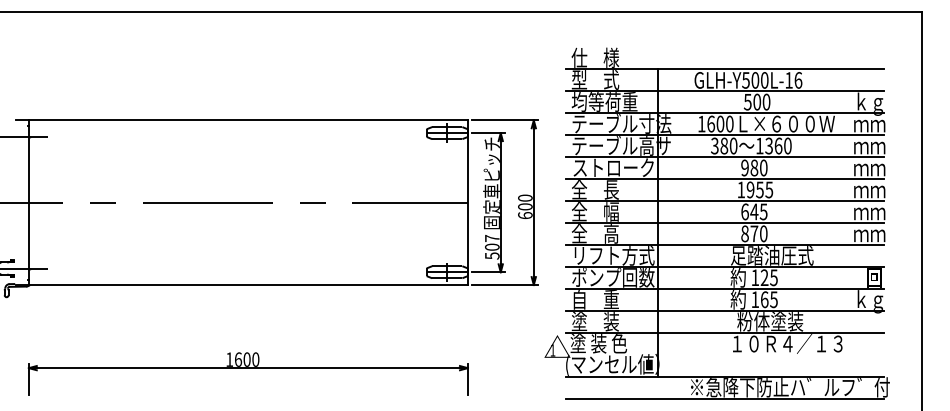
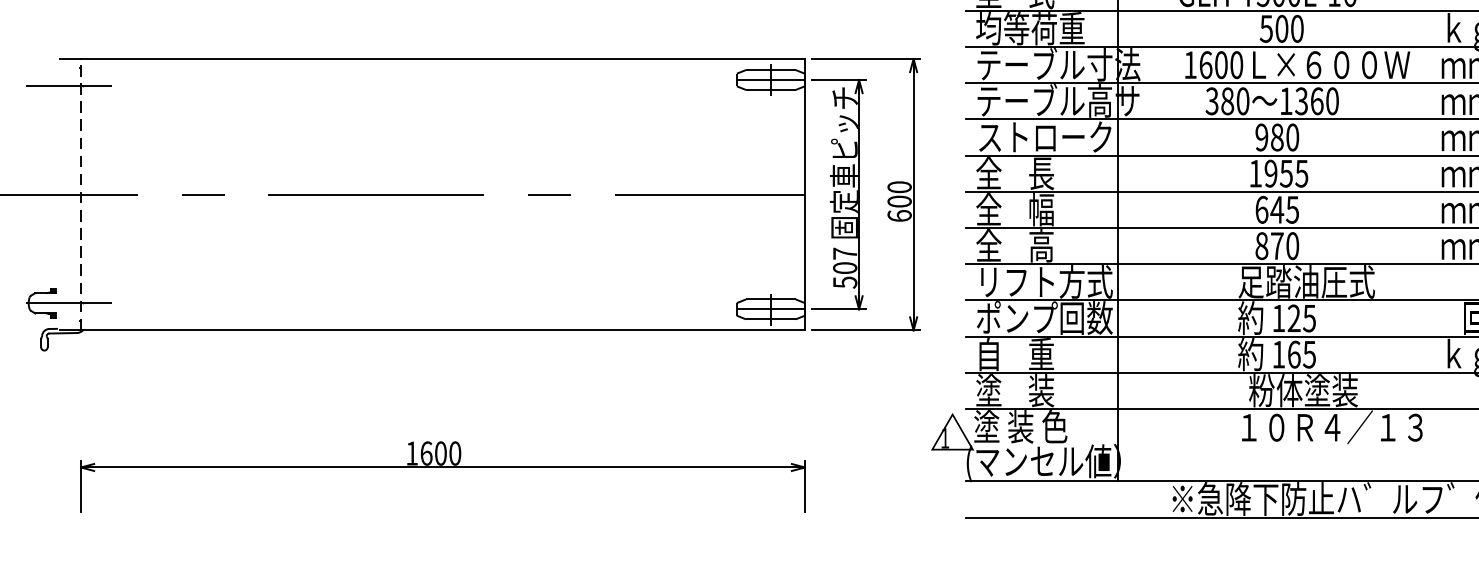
line: (28, 202) -> (80, 194), solid -> dashed

